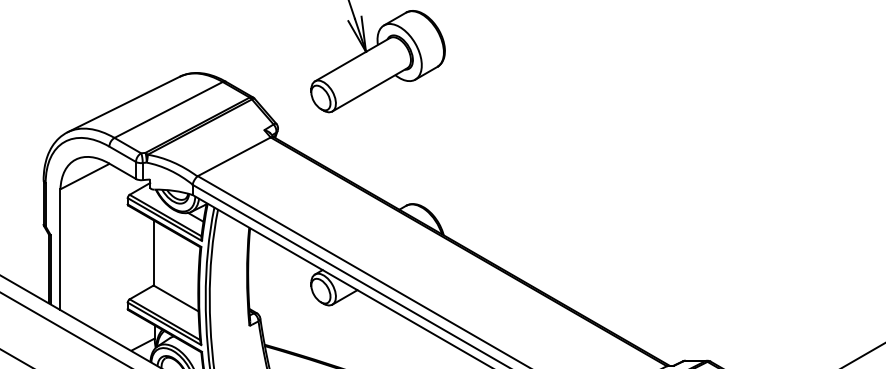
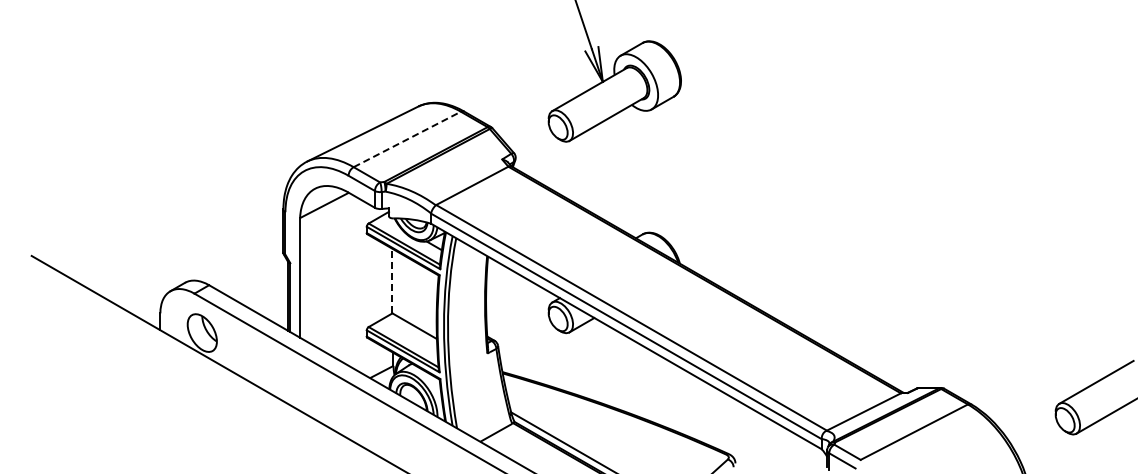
line: (168, 110) -> (407, 139), solid -> dashed
line: (153, 252) -> (392, 280), solid -> dashed

